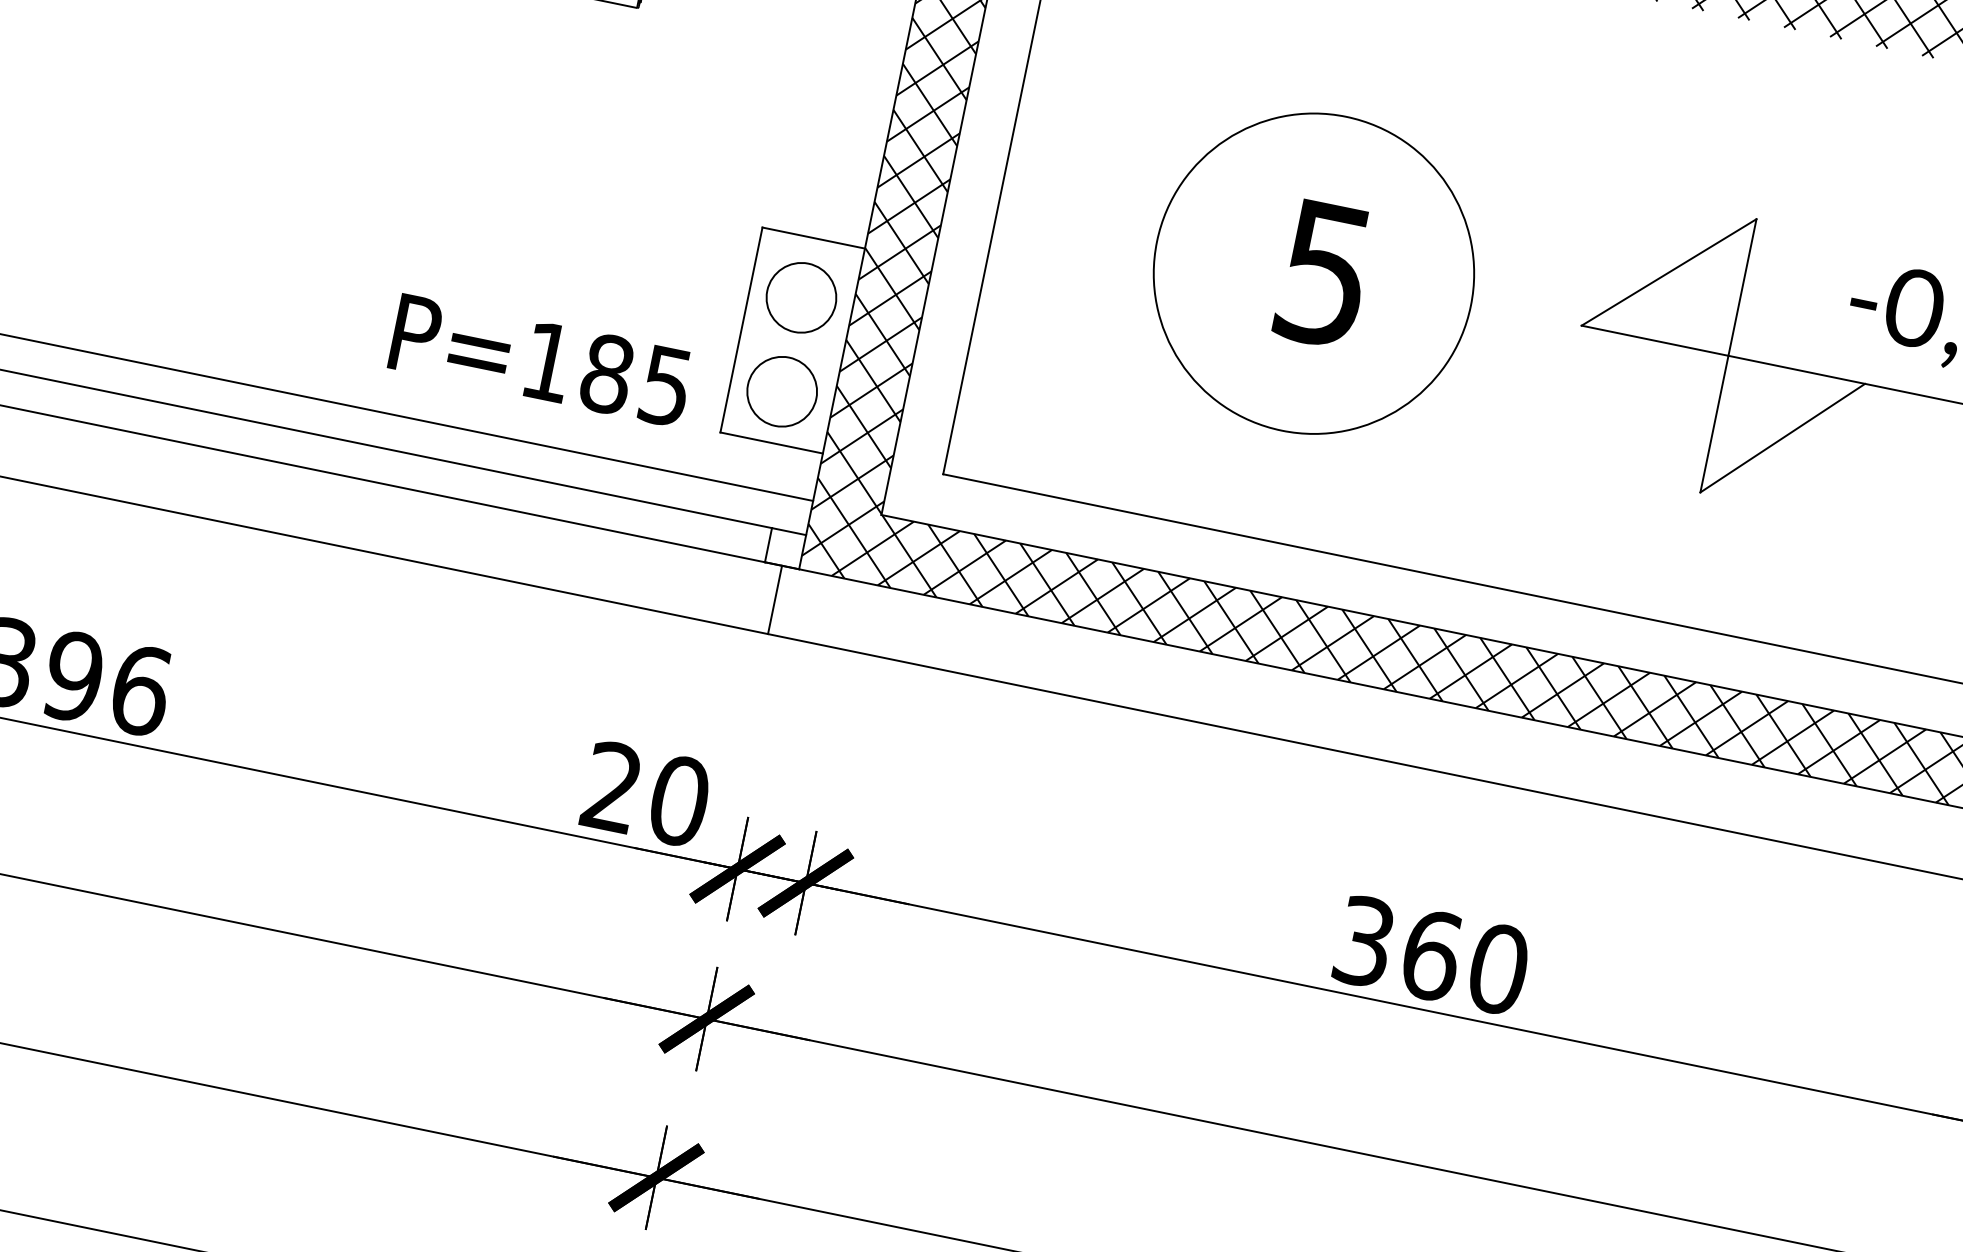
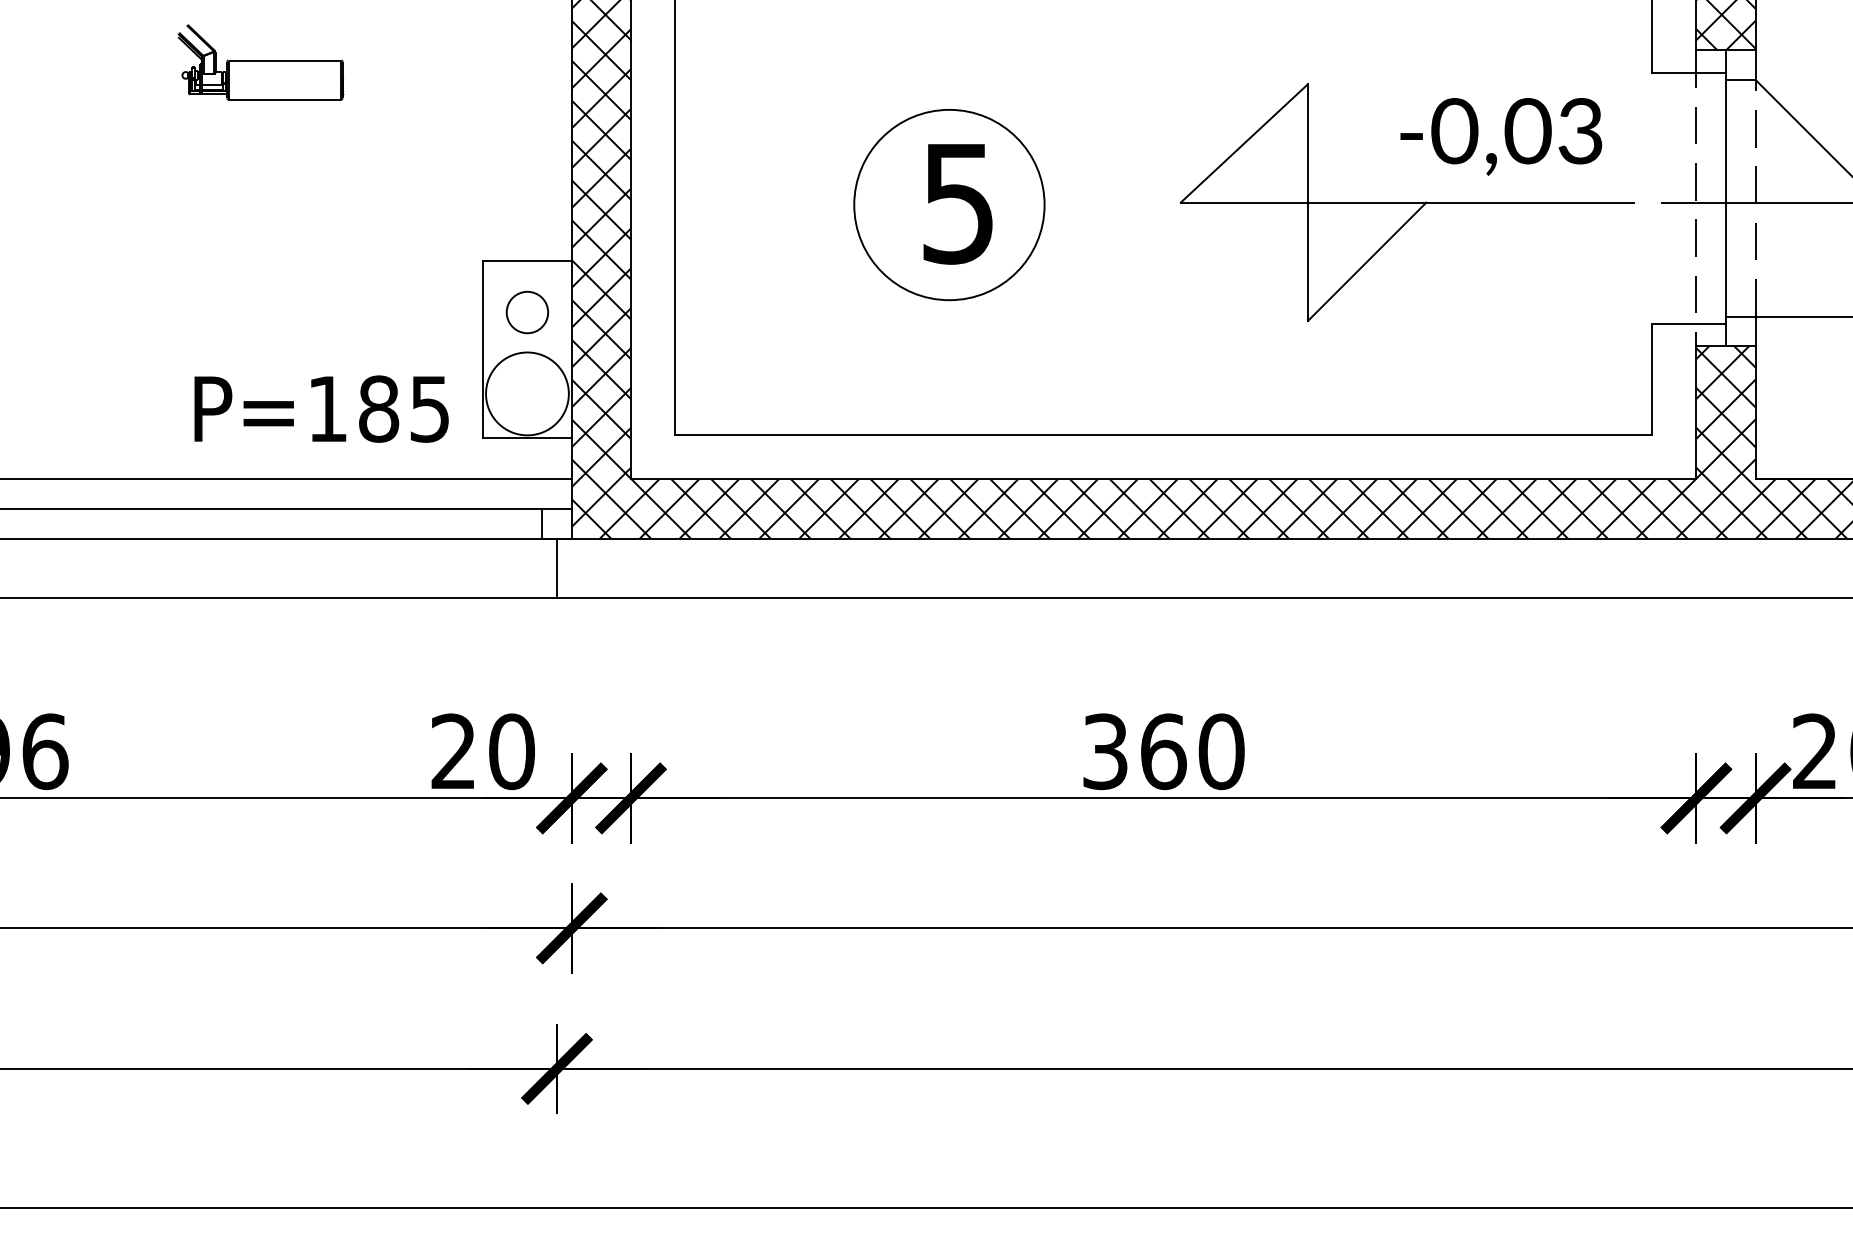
circle: (1314, 273) -> (949, 204), size x0.7
circle: (801, 297) -> (527, 312), size x0.7
circle: (782, 391) -> (527, 393), size x1.4

